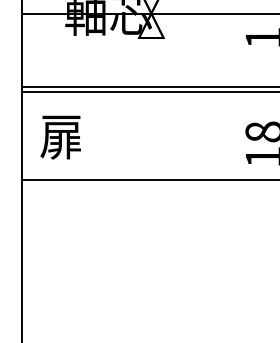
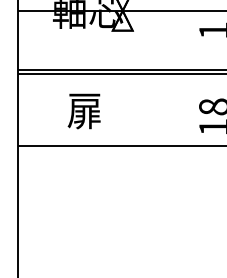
text: (59, 137) -> (83, 111), moved

